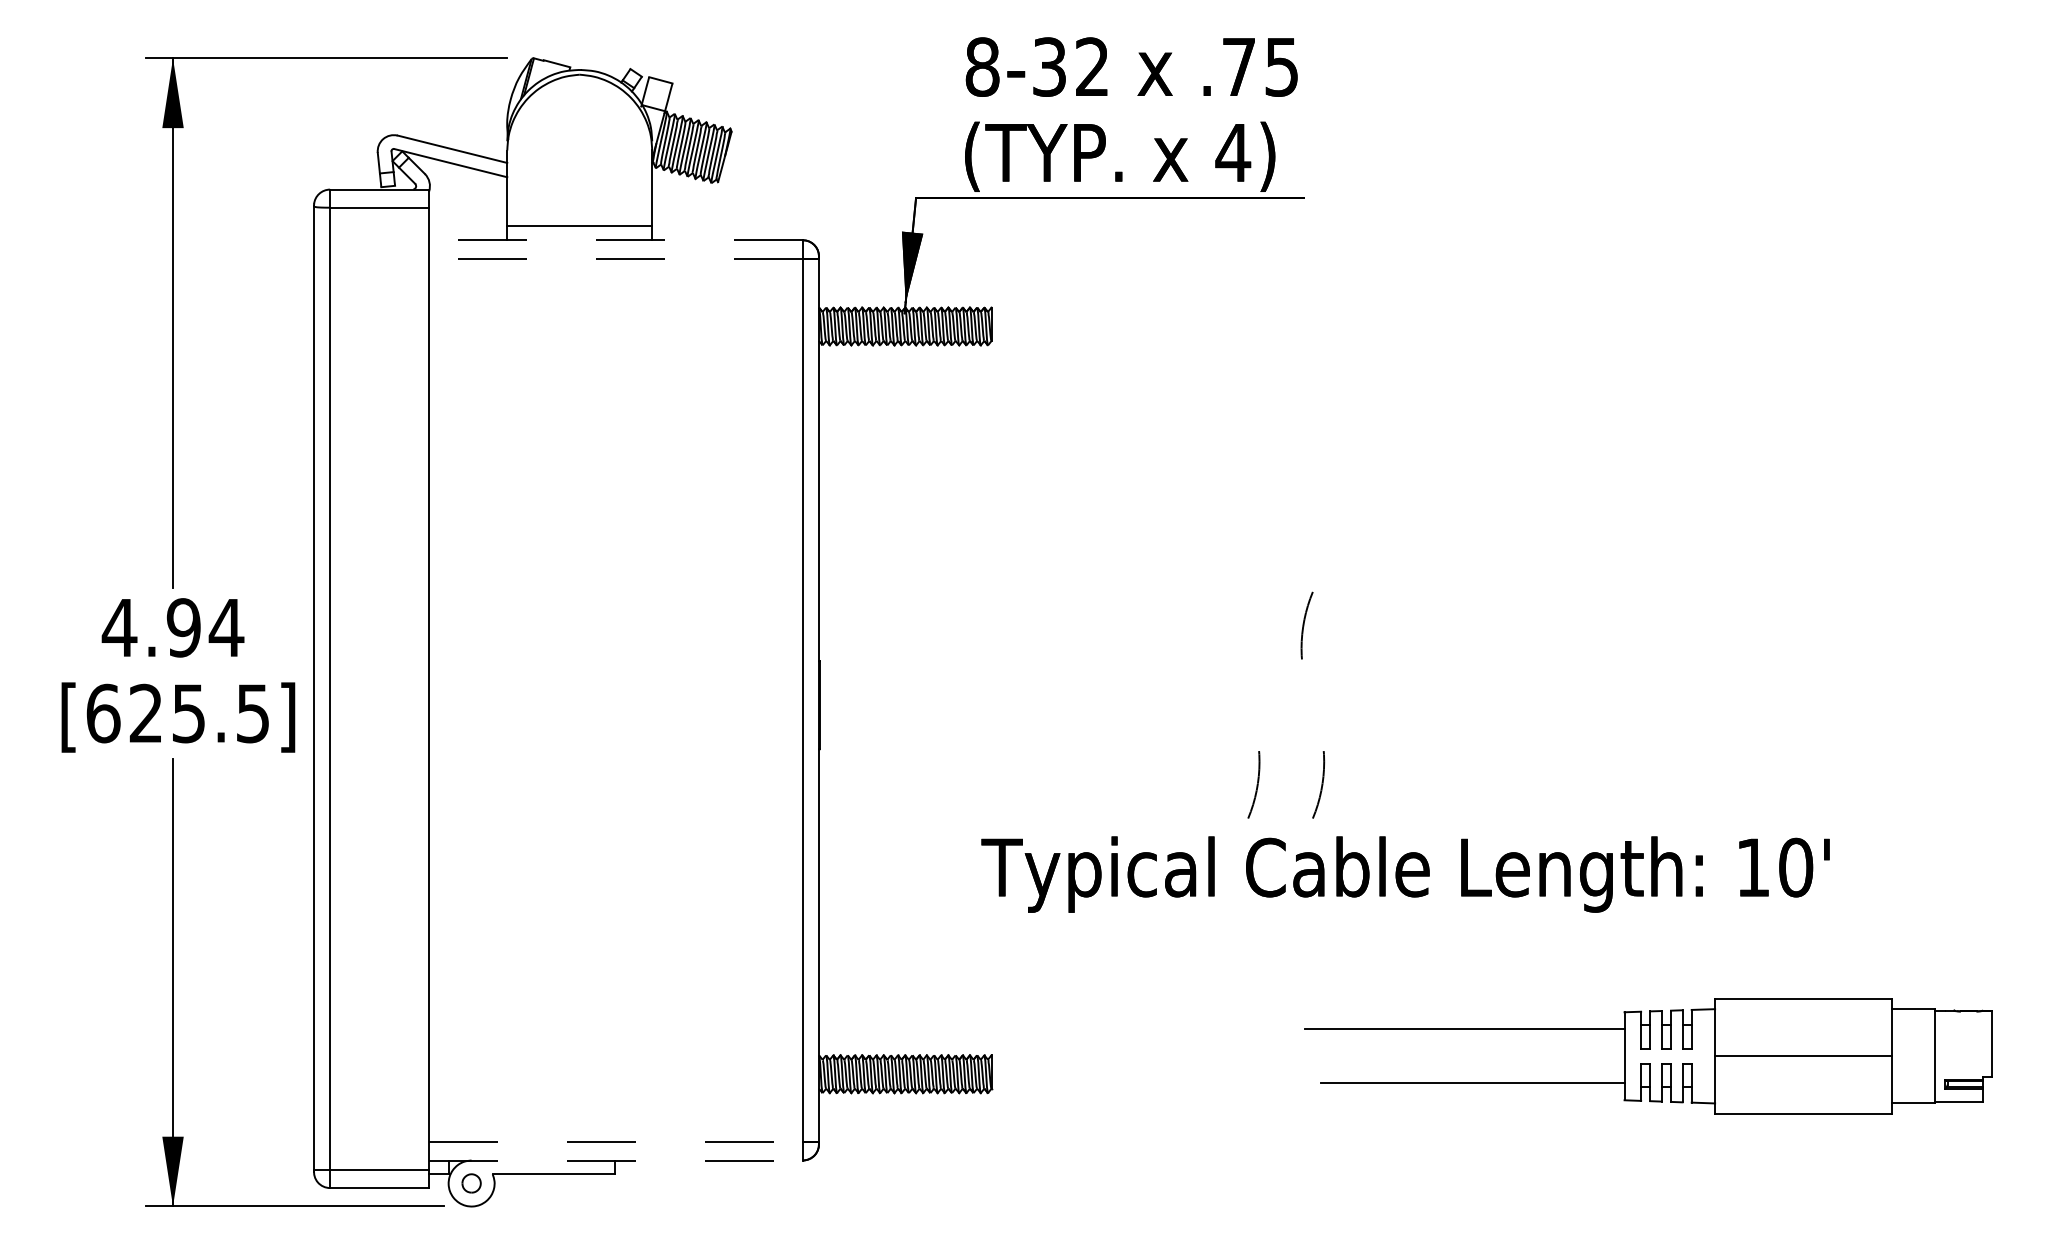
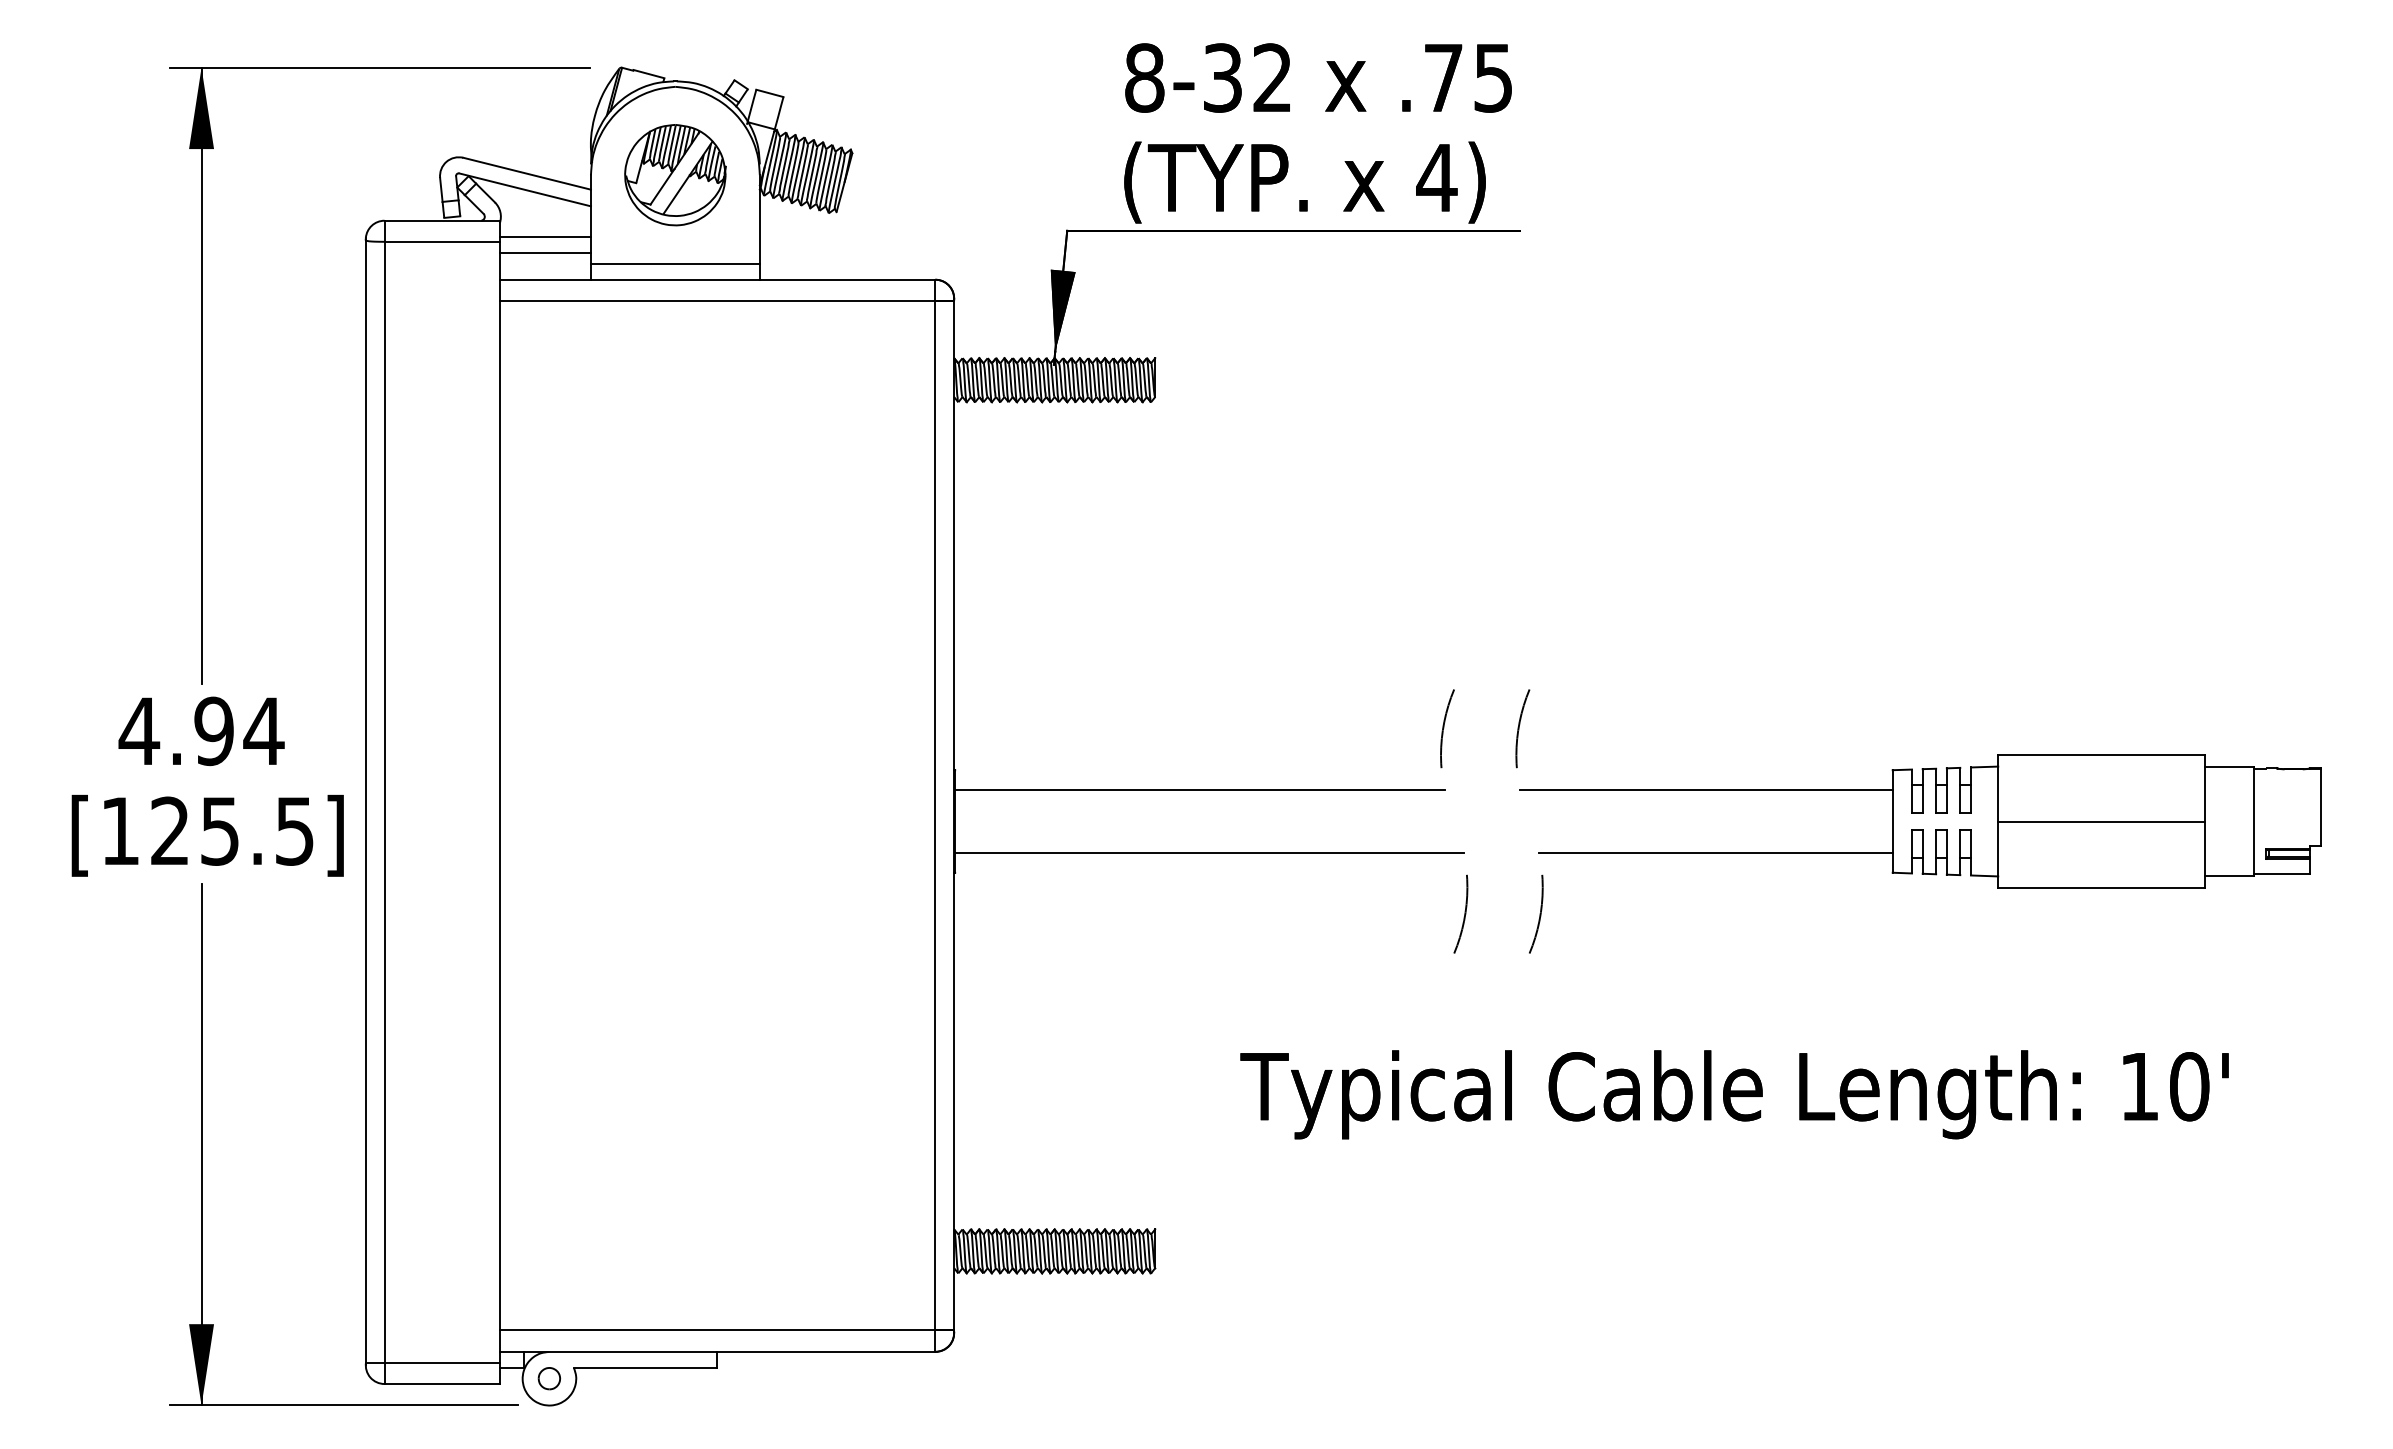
part: (579, 150) -> (675, 175), added
line: (467, 203) -> (544, 236), added
line: (467, 216) -> (544, 252), added
line: (615, 240) -> (717, 279), dashed -> solid
line: (615, 258) -> (717, 301), dashed -> solid
arc: (1239, 625) -> (1444, 728), added
line: (1029, 678) -> (1199, 790), added
text: (103, 712) -> (120, 830), [625.5] -> [125.5]
line: (1038, 732) -> (1209, 853), added
text: (1405, 874) -> (1734, 1094), moved
part: (1648, 1056) -> (1920, 821), moved
line: (615, 1142) -> (717, 1330), dashed -> solid
line: (615, 1160) -> (717, 1351), dashed -> solid

